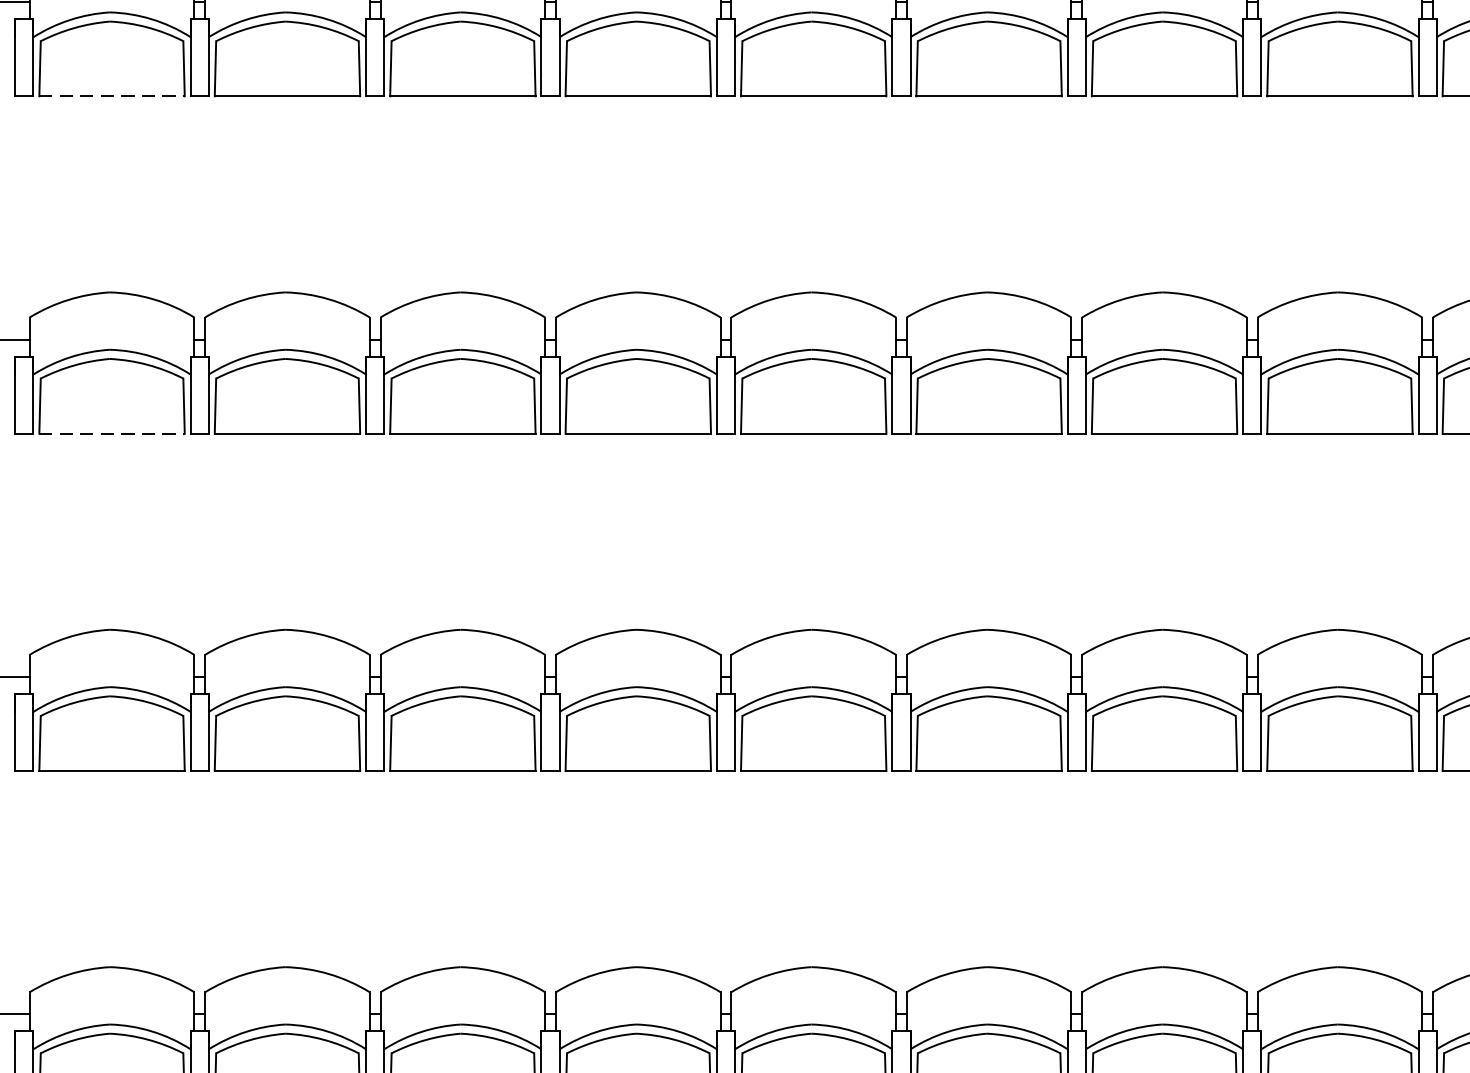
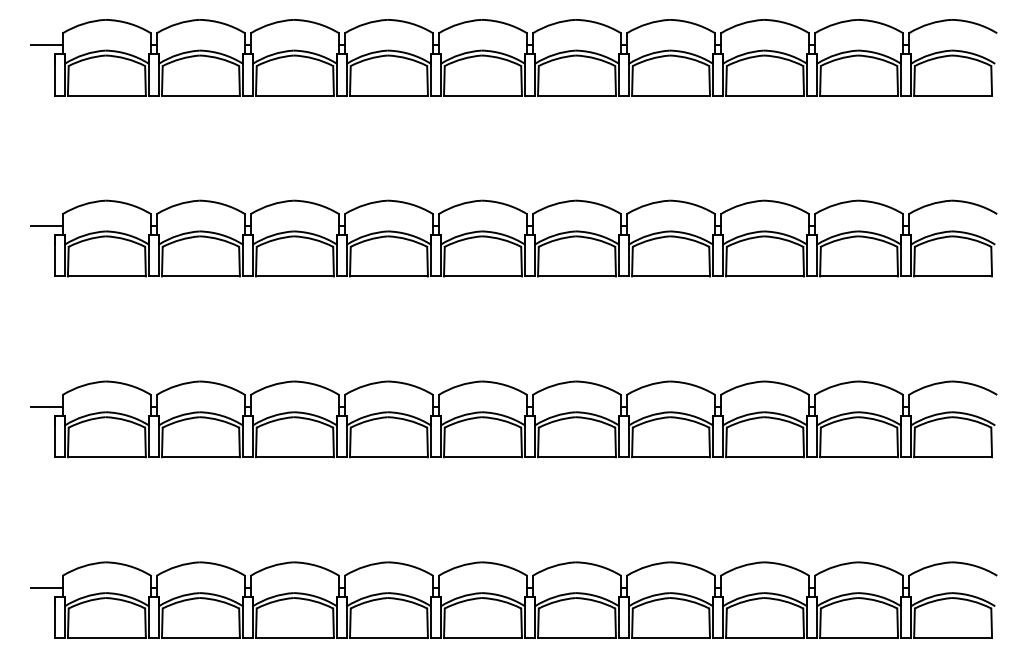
line: (111, 96) -> (106, 95), dashed -> solid
line: (111, 433) -> (106, 276), dashed -> solid

